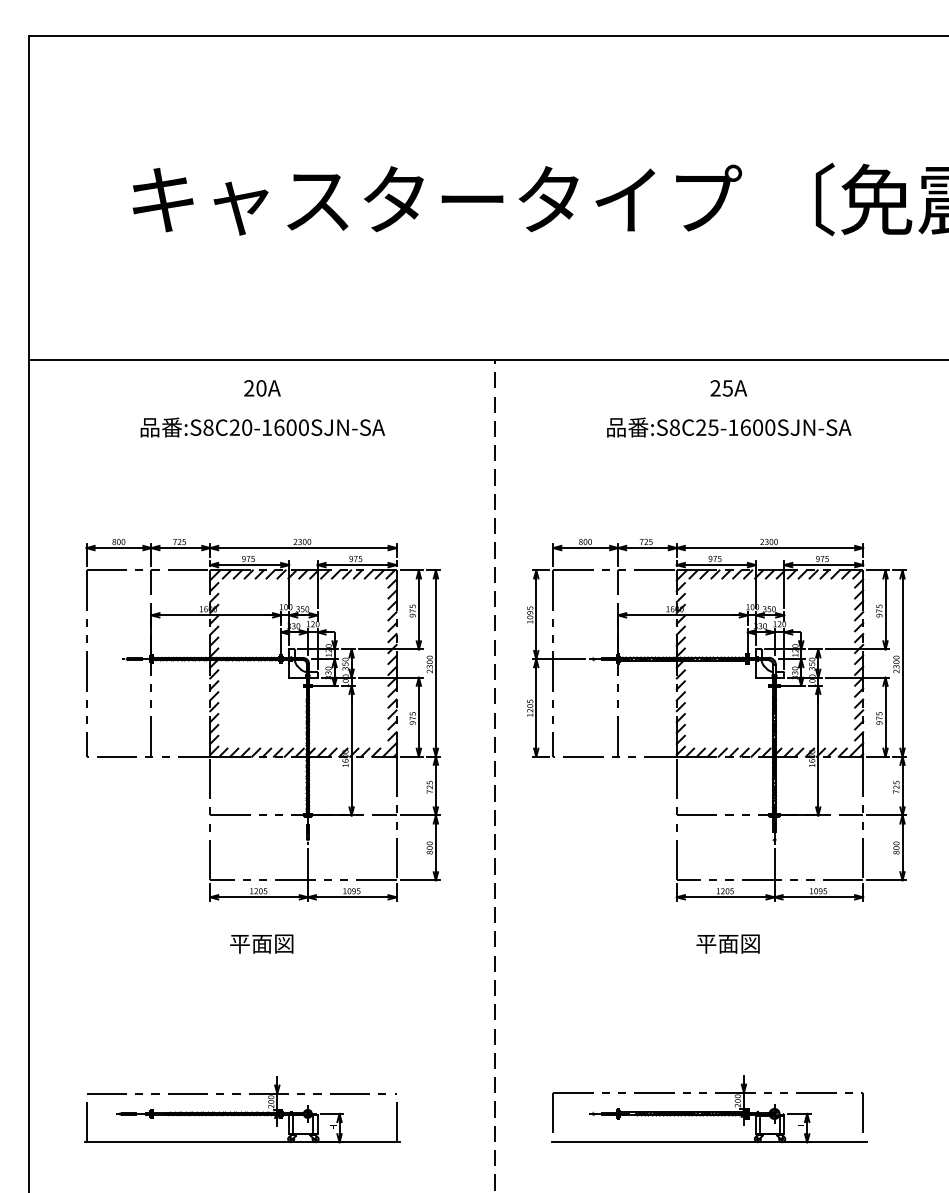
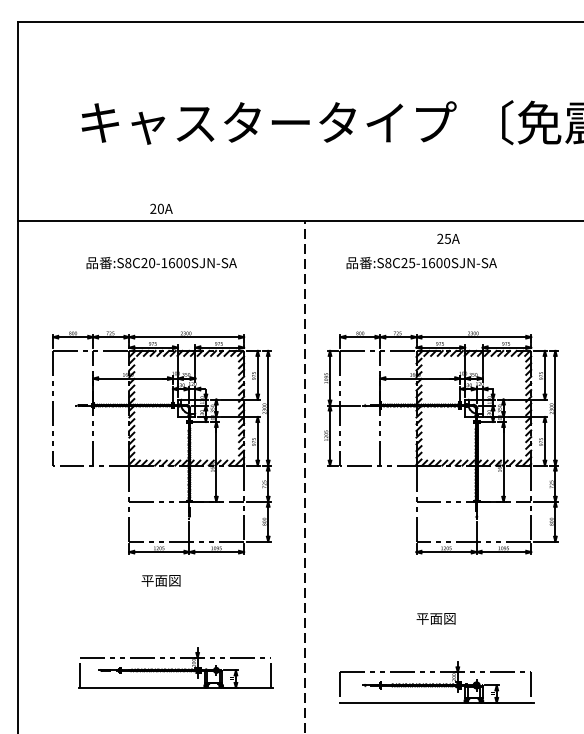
text: (262, 387) -> (161, 208), moved
text: (728, 428) -> (421, 263), moved
text: (727, 943) -> (435, 618), moved
part: (241, 1109) -> (175, 667), moved

